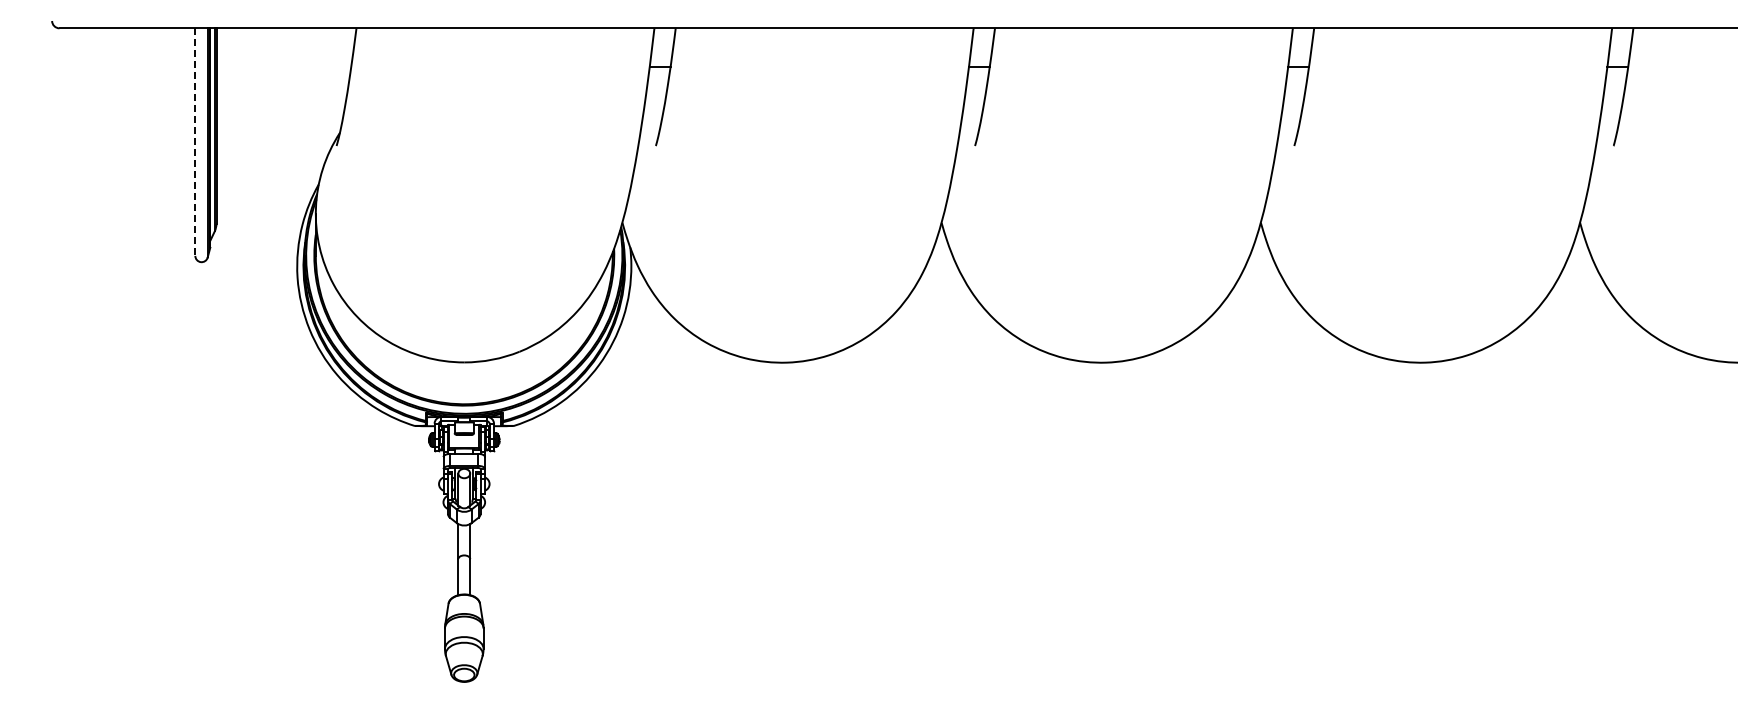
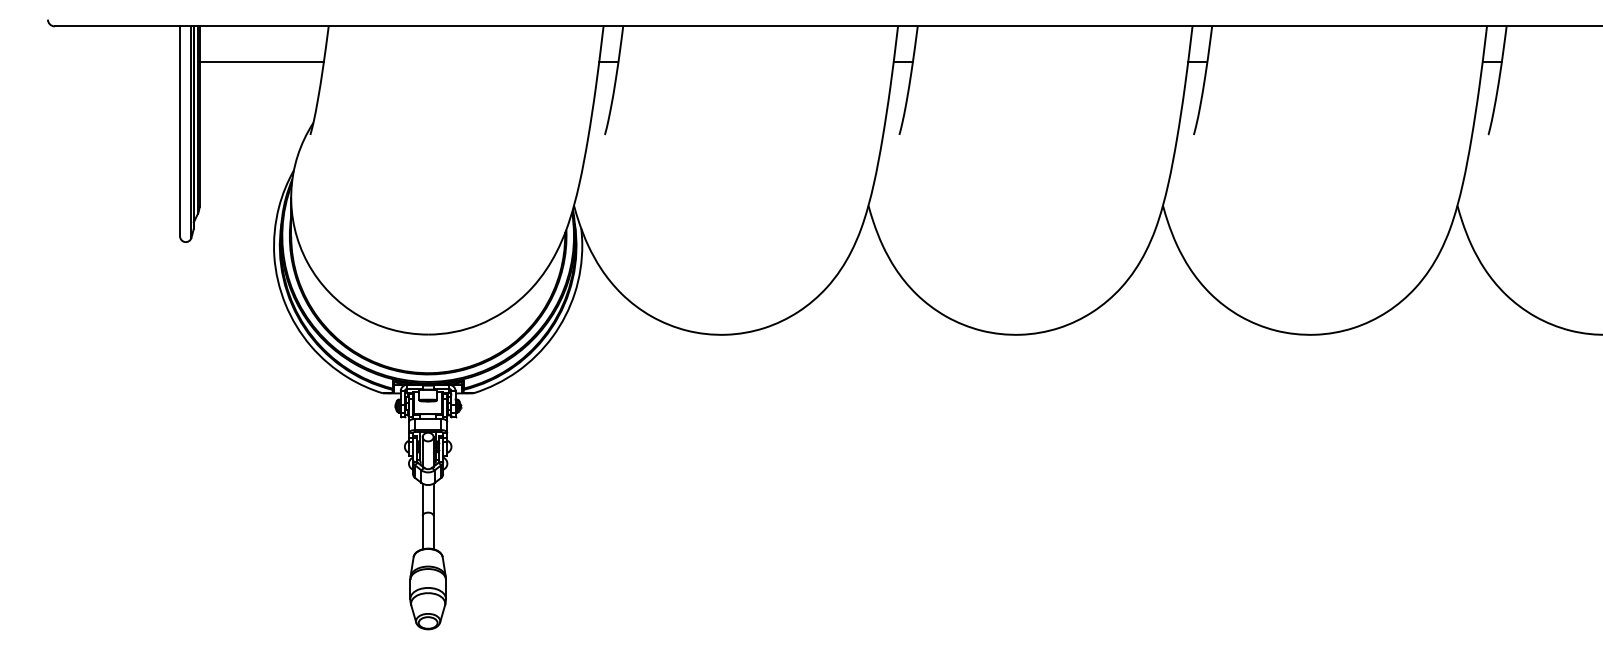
line: (283, 67) -> (261, 62), added
line: (195, 142) -> (180, 131), dashed -> solid

